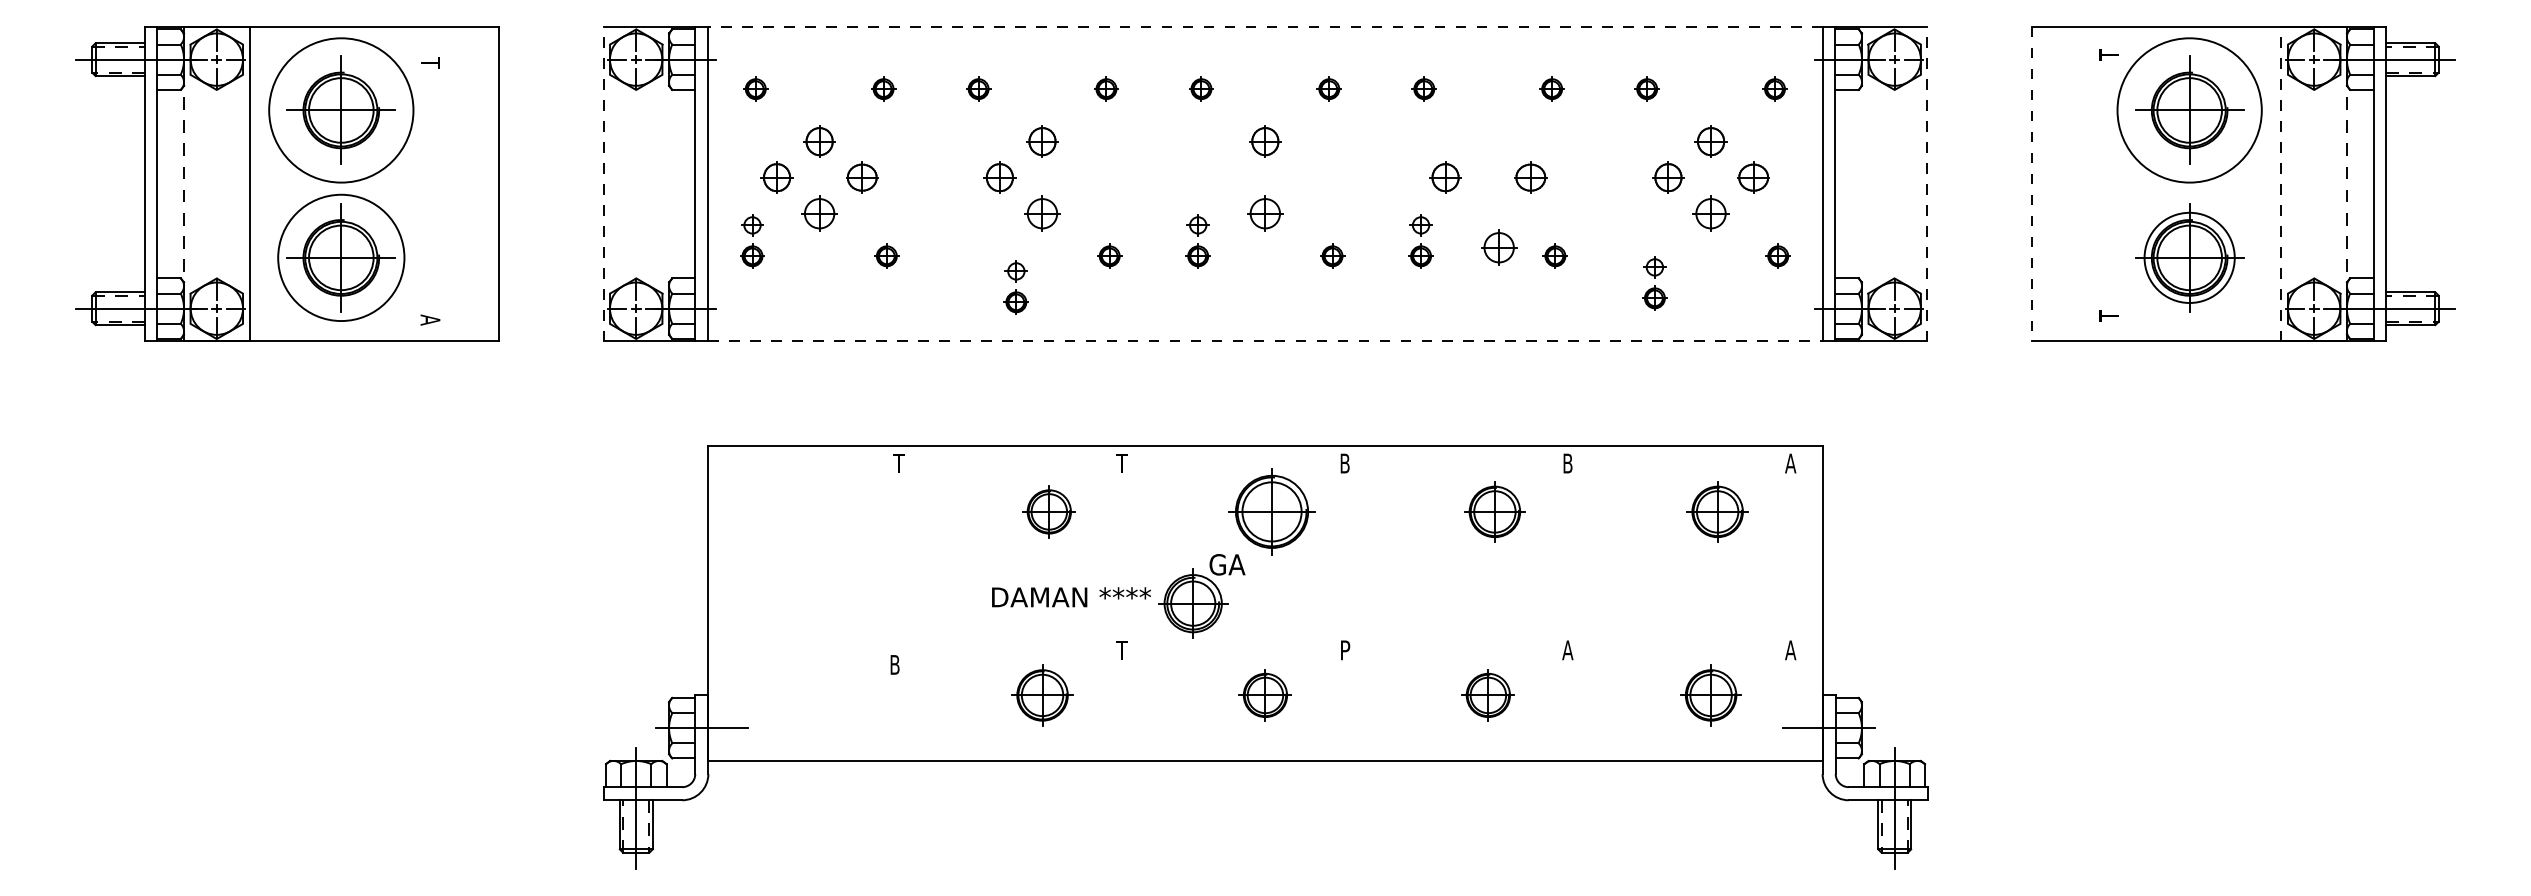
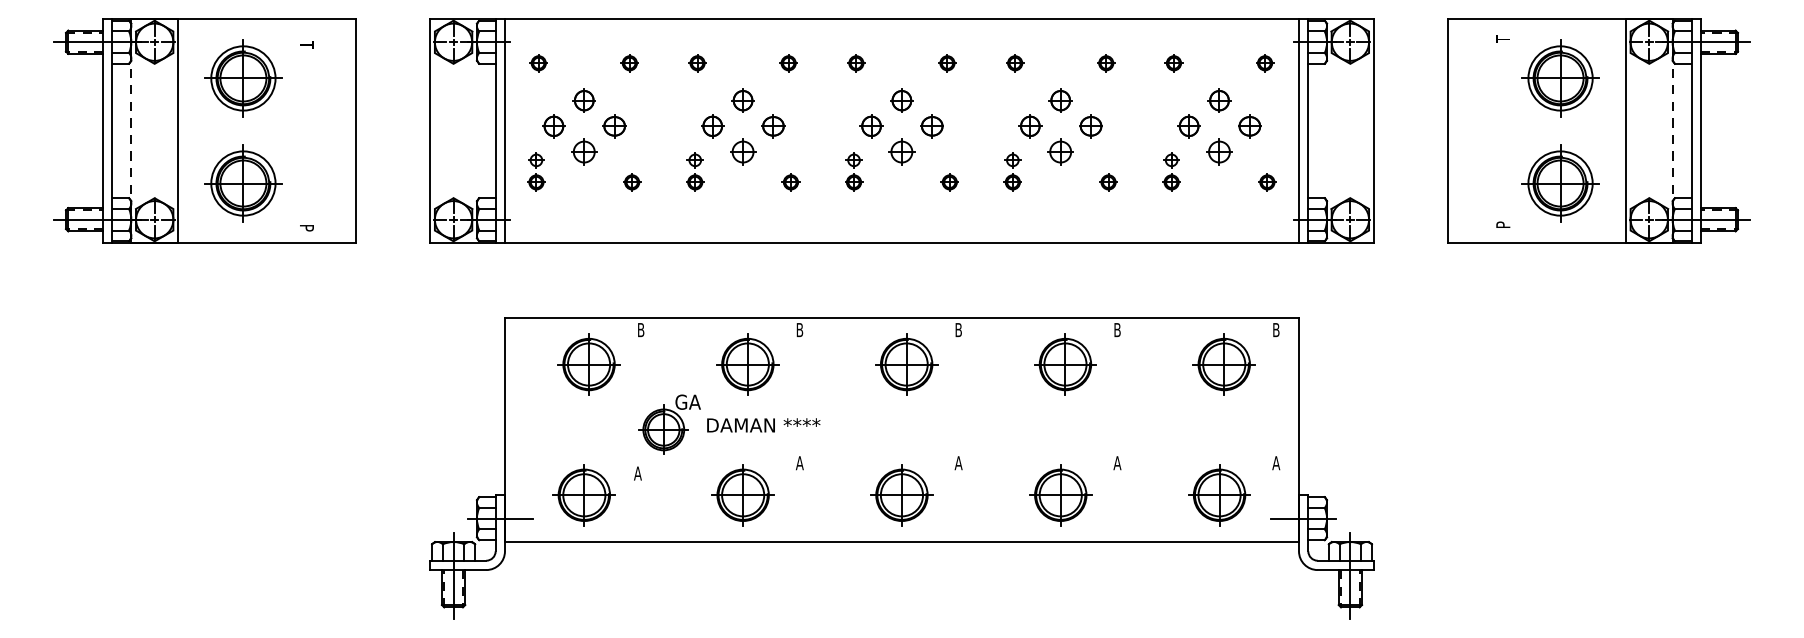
line: (1265, 26) -> (902, 18), dashed -> solid
circle: (341, 110) -> (243, 78), size x0.62
circle: (2189, 110) -> (1560, 78), size x0.62
part: (1487, 141) -> (1060, 100), added
part: (1084, 177) -> (773, 126), added
part: (1222, 177) -> (871, 126), added
part: (1307, 177) -> (931, 126), added
line: (603, 183) -> (430, 130), dashed -> solid
line: (1927, 183) -> (1373, 130), dashed -> solid
line: (2281, 183) -> (1626, 130), dashed -> solid
line: (2032, 184) -> (1448, 131), dashed -> solid
part: (1499, 247) -> (1060, 151), moved
circle: (341, 257) -> (243, 183), size x0.71
part: (1654, 283) -> (1171, 171), moved
part: (1015, 287) -> (694, 171), moved
text: (2109, 315) -> (1503, 224), T -> P
text: (430, 319) -> (306, 227), A -> P
line: (1265, 341) -> (902, 243), dashed -> solid
text: (898, 463) -> (640, 330), T -> B
text: (1121, 463) -> (799, 330), T -> B
text: (1790, 463) -> (1276, 330), A -> B
part: (826, 511) -> (589, 364), added
part: (1049, 511) -> (748, 364), size x1.67
part: (1494, 511) -> (1065, 364), size x1.43
part: (1717, 511) -> (1224, 364), size x1.43
part: (1201, 596) -> (669, 424), moved
text: (1121, 650) -> (799, 463), T -> A
text: (1344, 650) -> (958, 463), P -> A
text: (894, 664) -> (637, 473), B -> A
part: (819, 695) -> (584, 495), added
part: (1042, 695) -> (743, 495), size x1.43
part: (1265, 695) -> (902, 495), size x1.67
part: (1488, 695) -> (1060, 495), size x1.67
part: (1710, 695) -> (1219, 495), size x1.43

